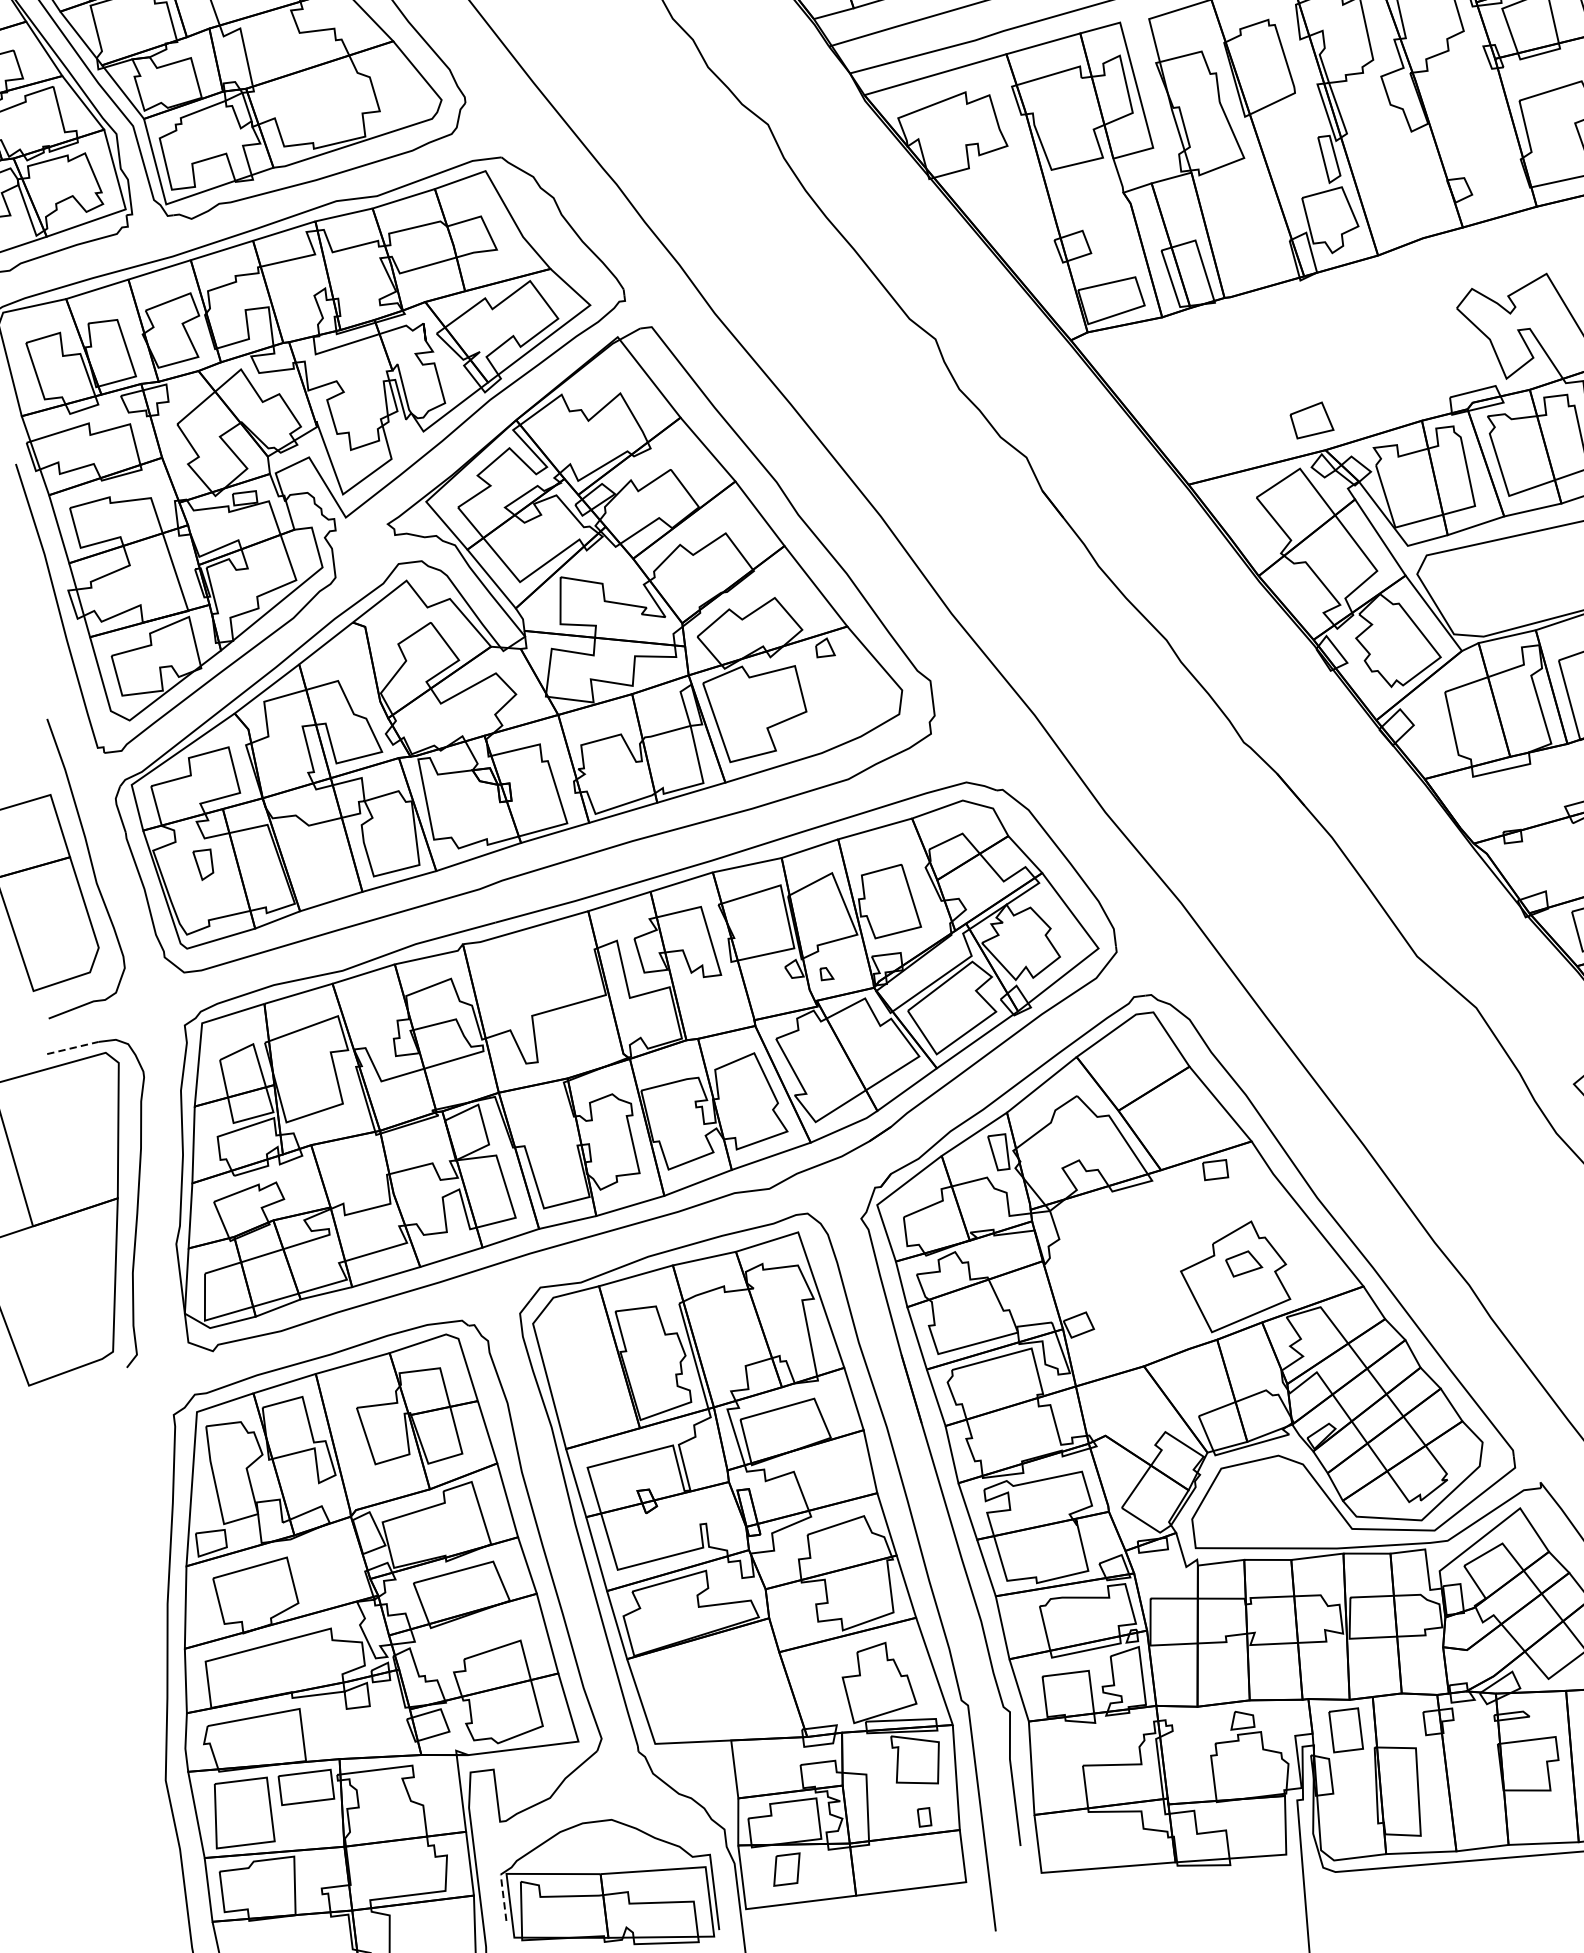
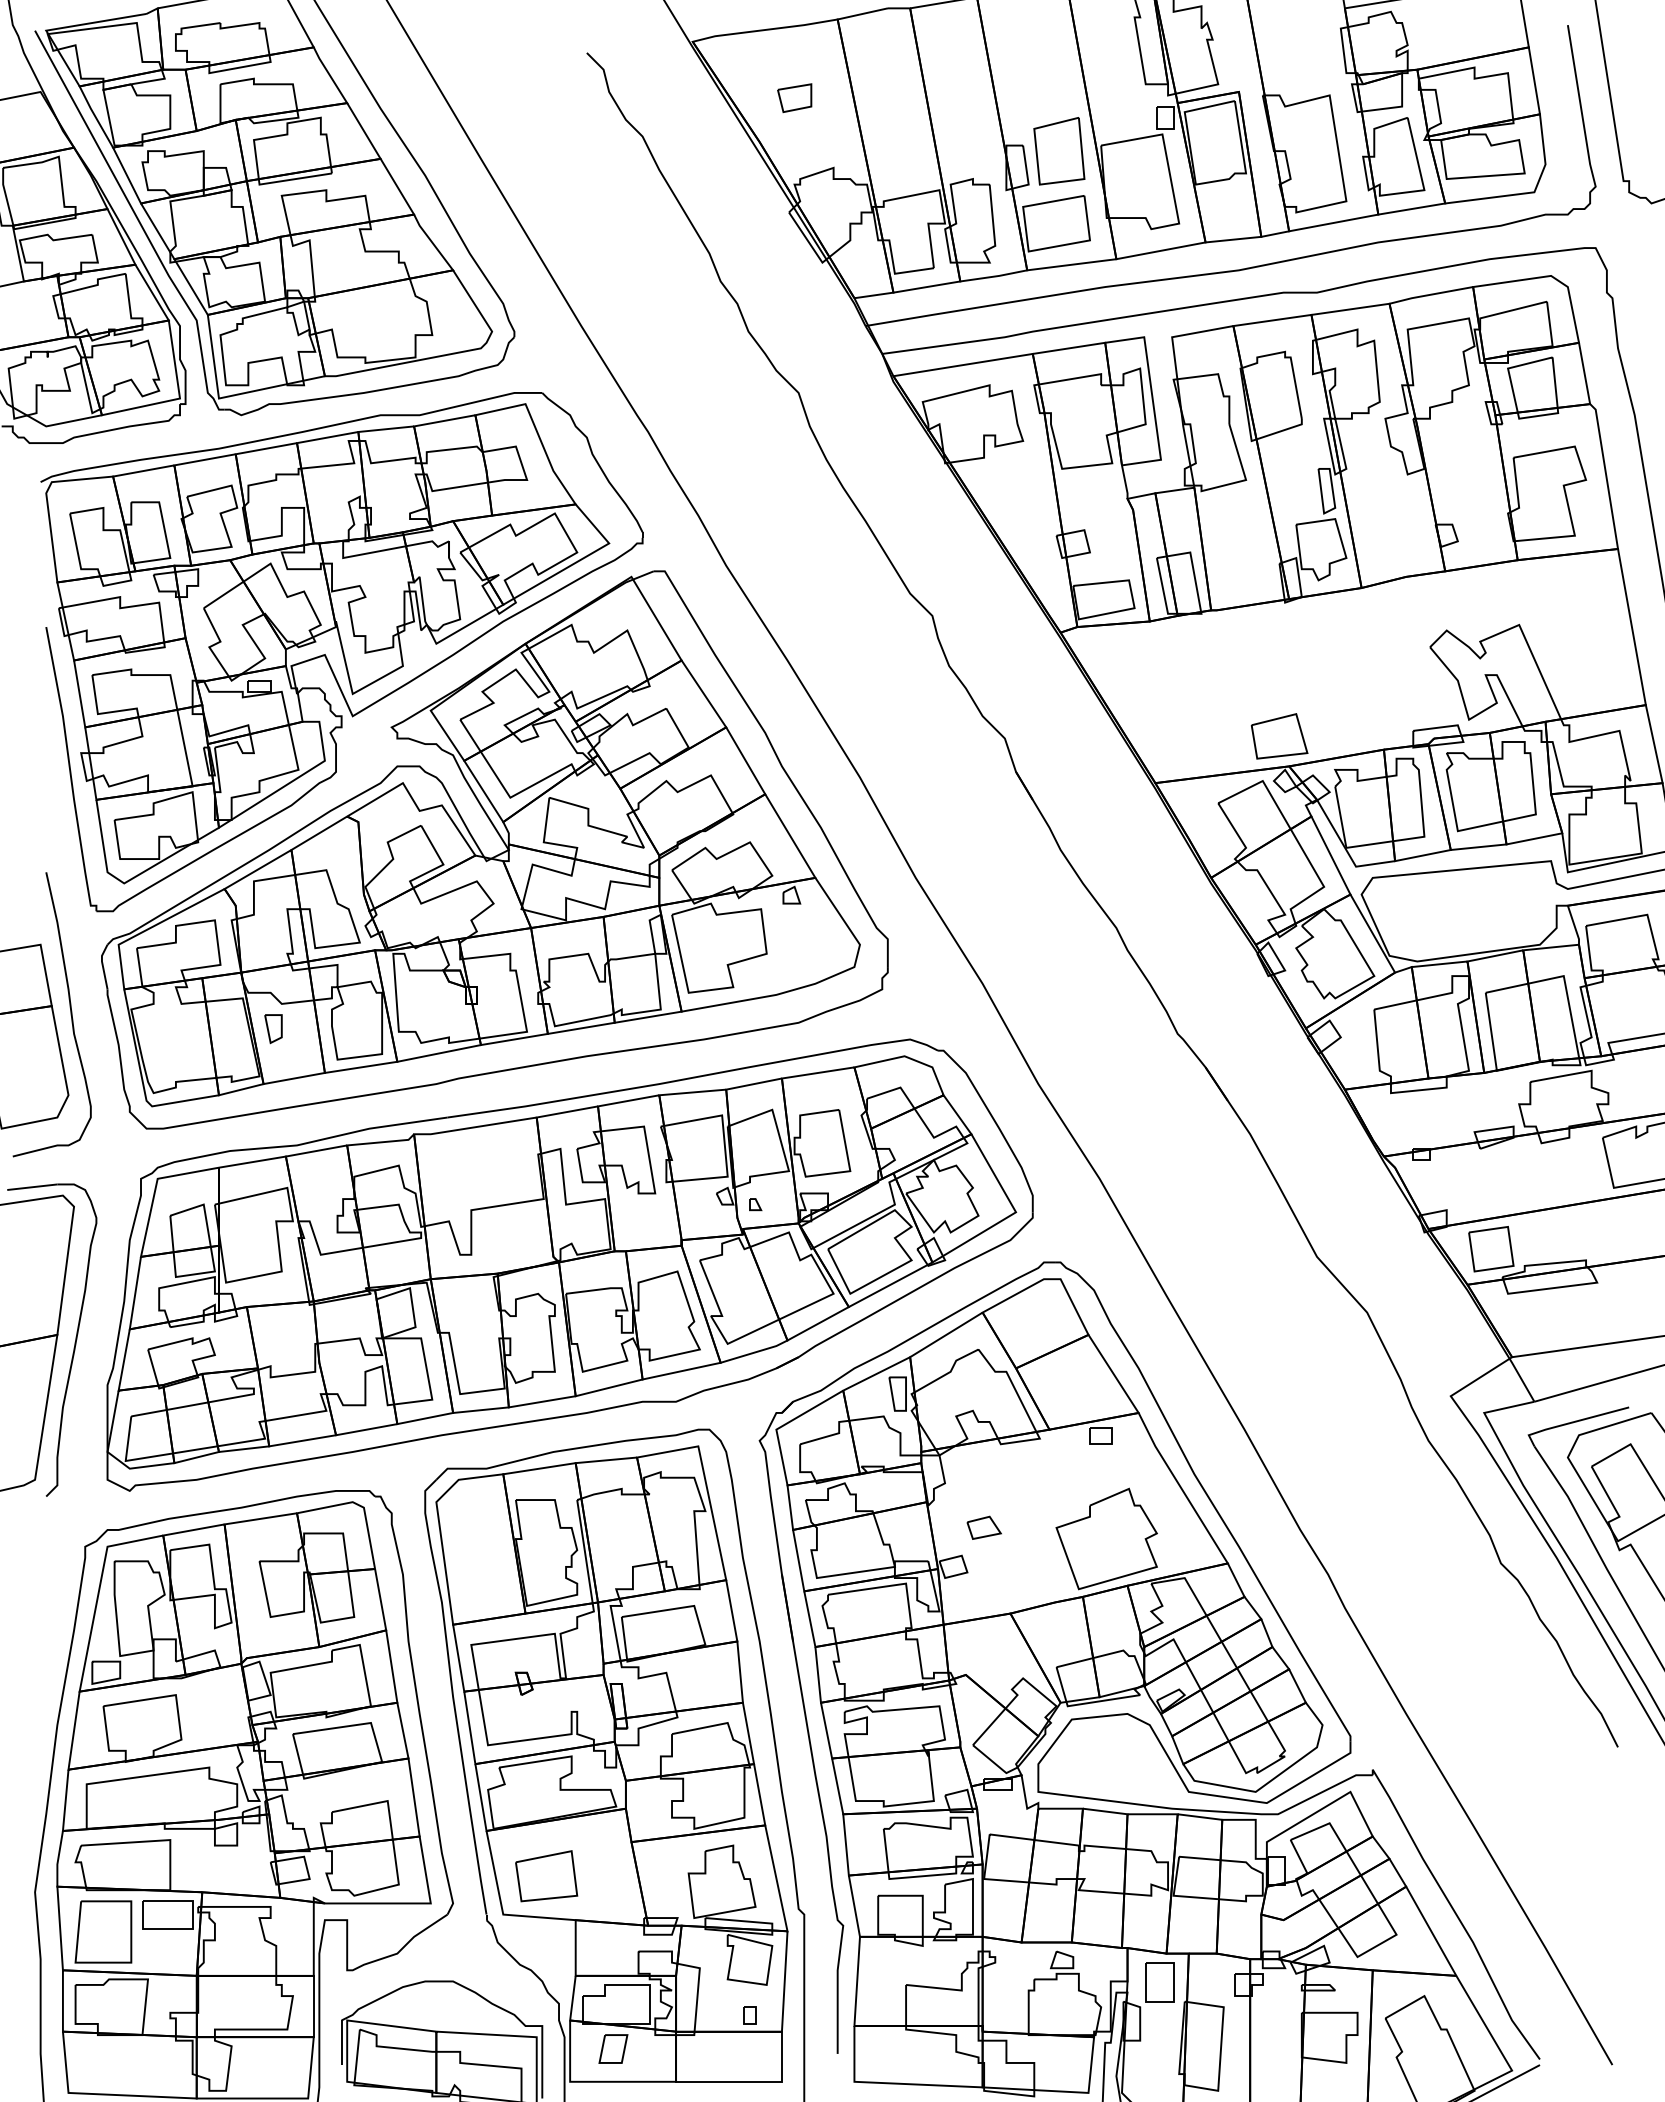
part: (1311, 420) -> (1279, 736), size x1.43
part: (203, 865) -> (273, 1029), moved
line: (73, 1048) -> (32, 1187), dashed -> solid
part: (1243, 1263) -> (983, 1527), moved
part: (695, 1698) -> (546, 1876), added
line: (503, 1897) -> (341, 2042), dashed -> solid

